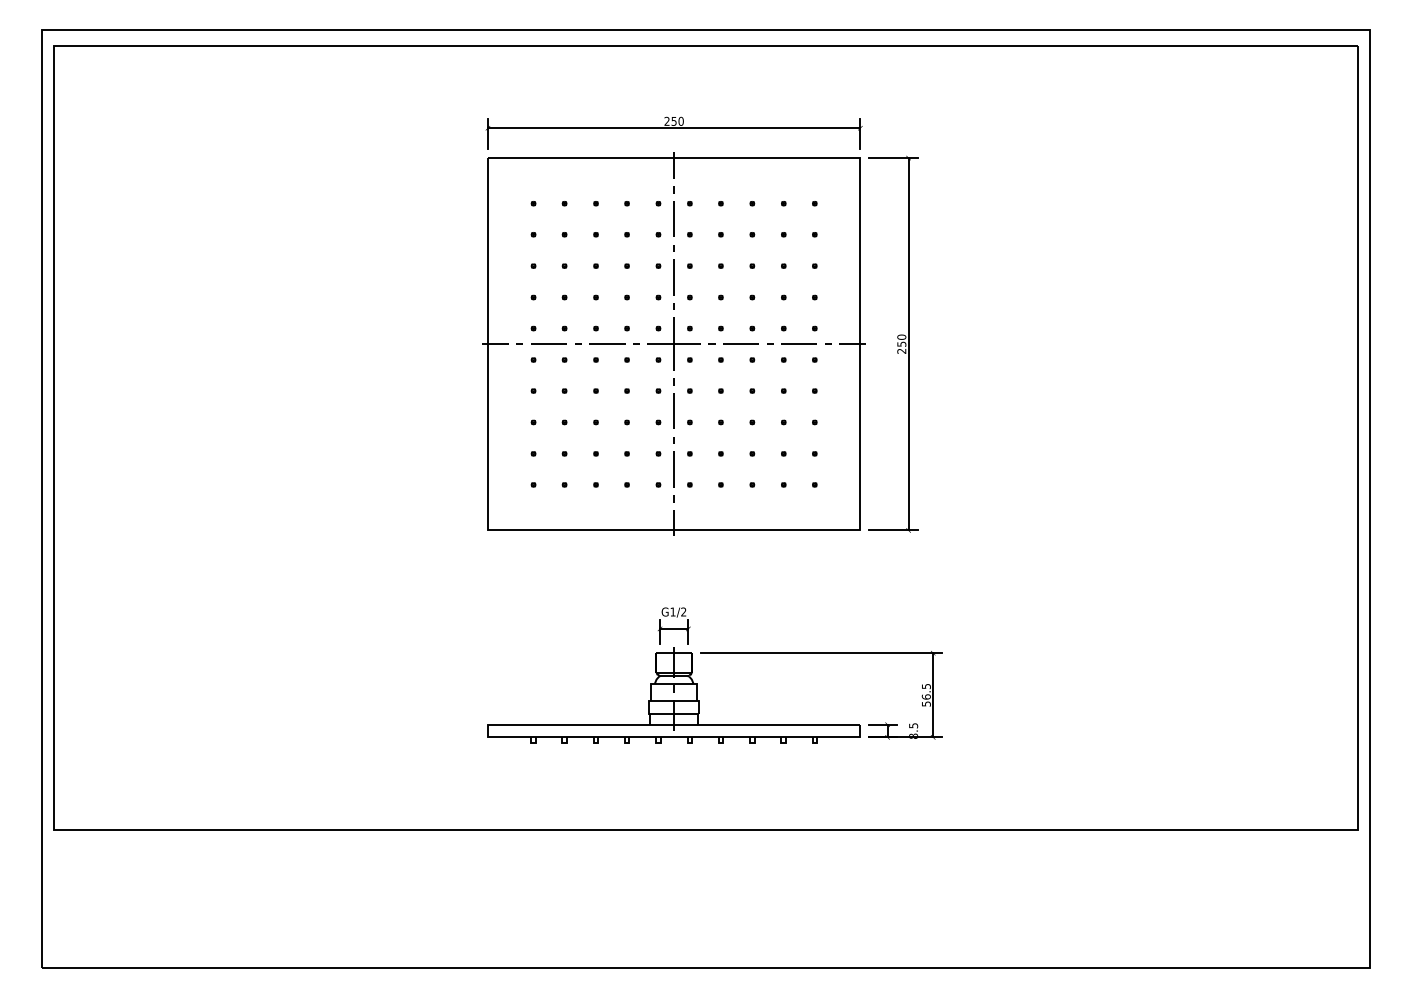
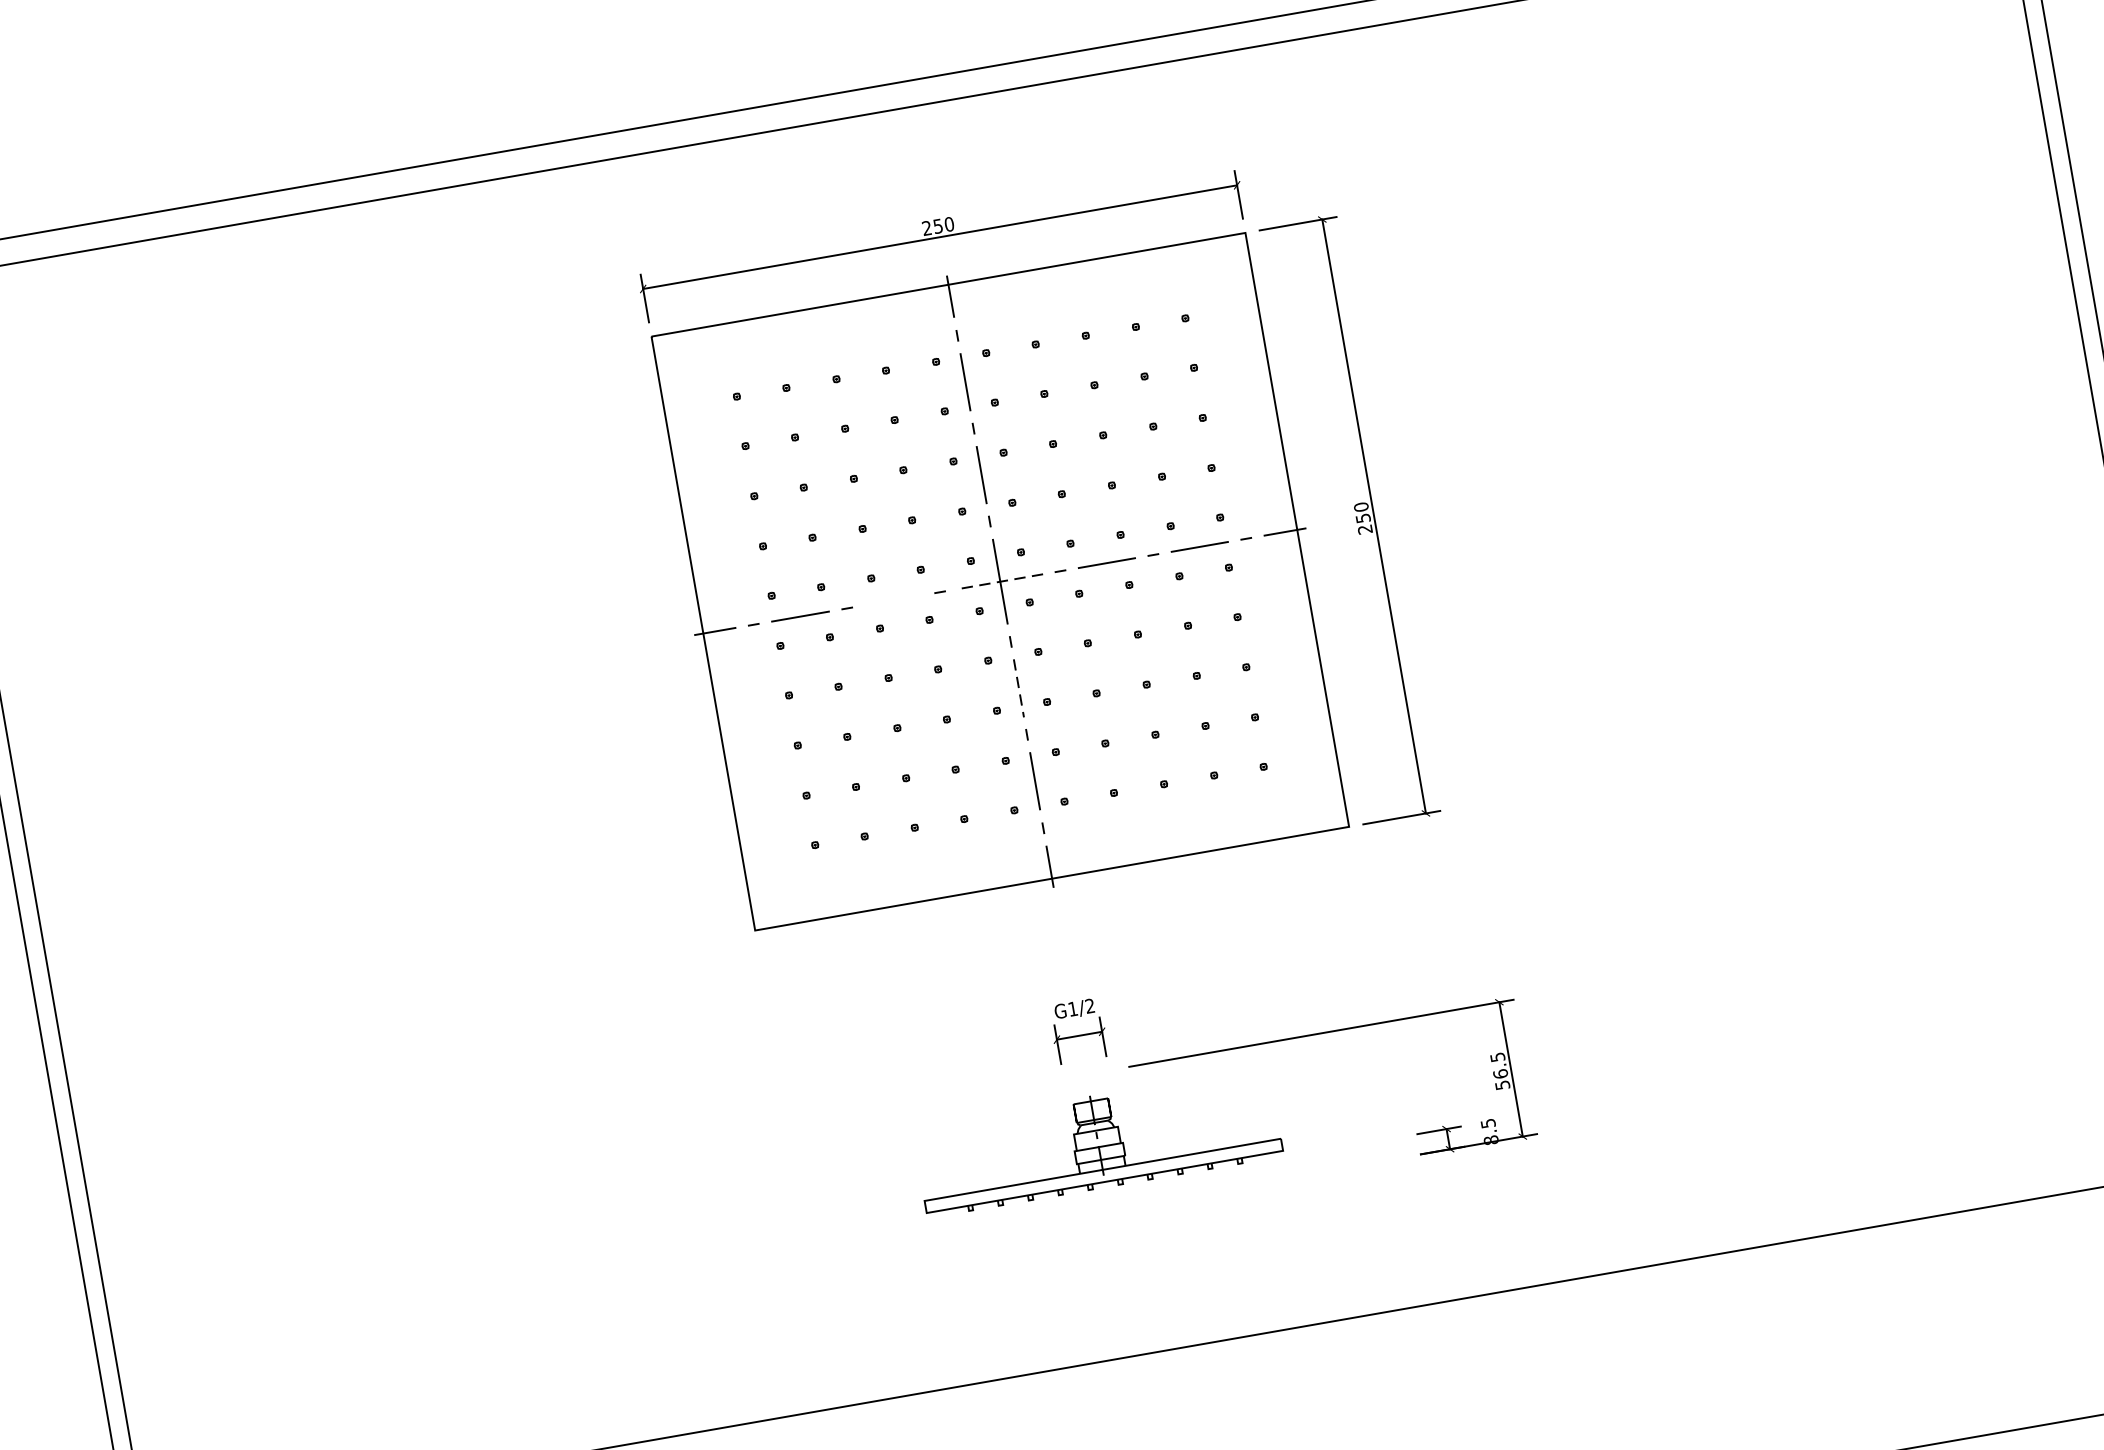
line: (607, 343) -> (893, 599), removed
line: (674, 344) -> (1000, 581), solid -> dashed
line: (674, 411) -> (1019, 688), solid -> dashed
part: (673, 695) -> (1096, 1142), size x0.6

